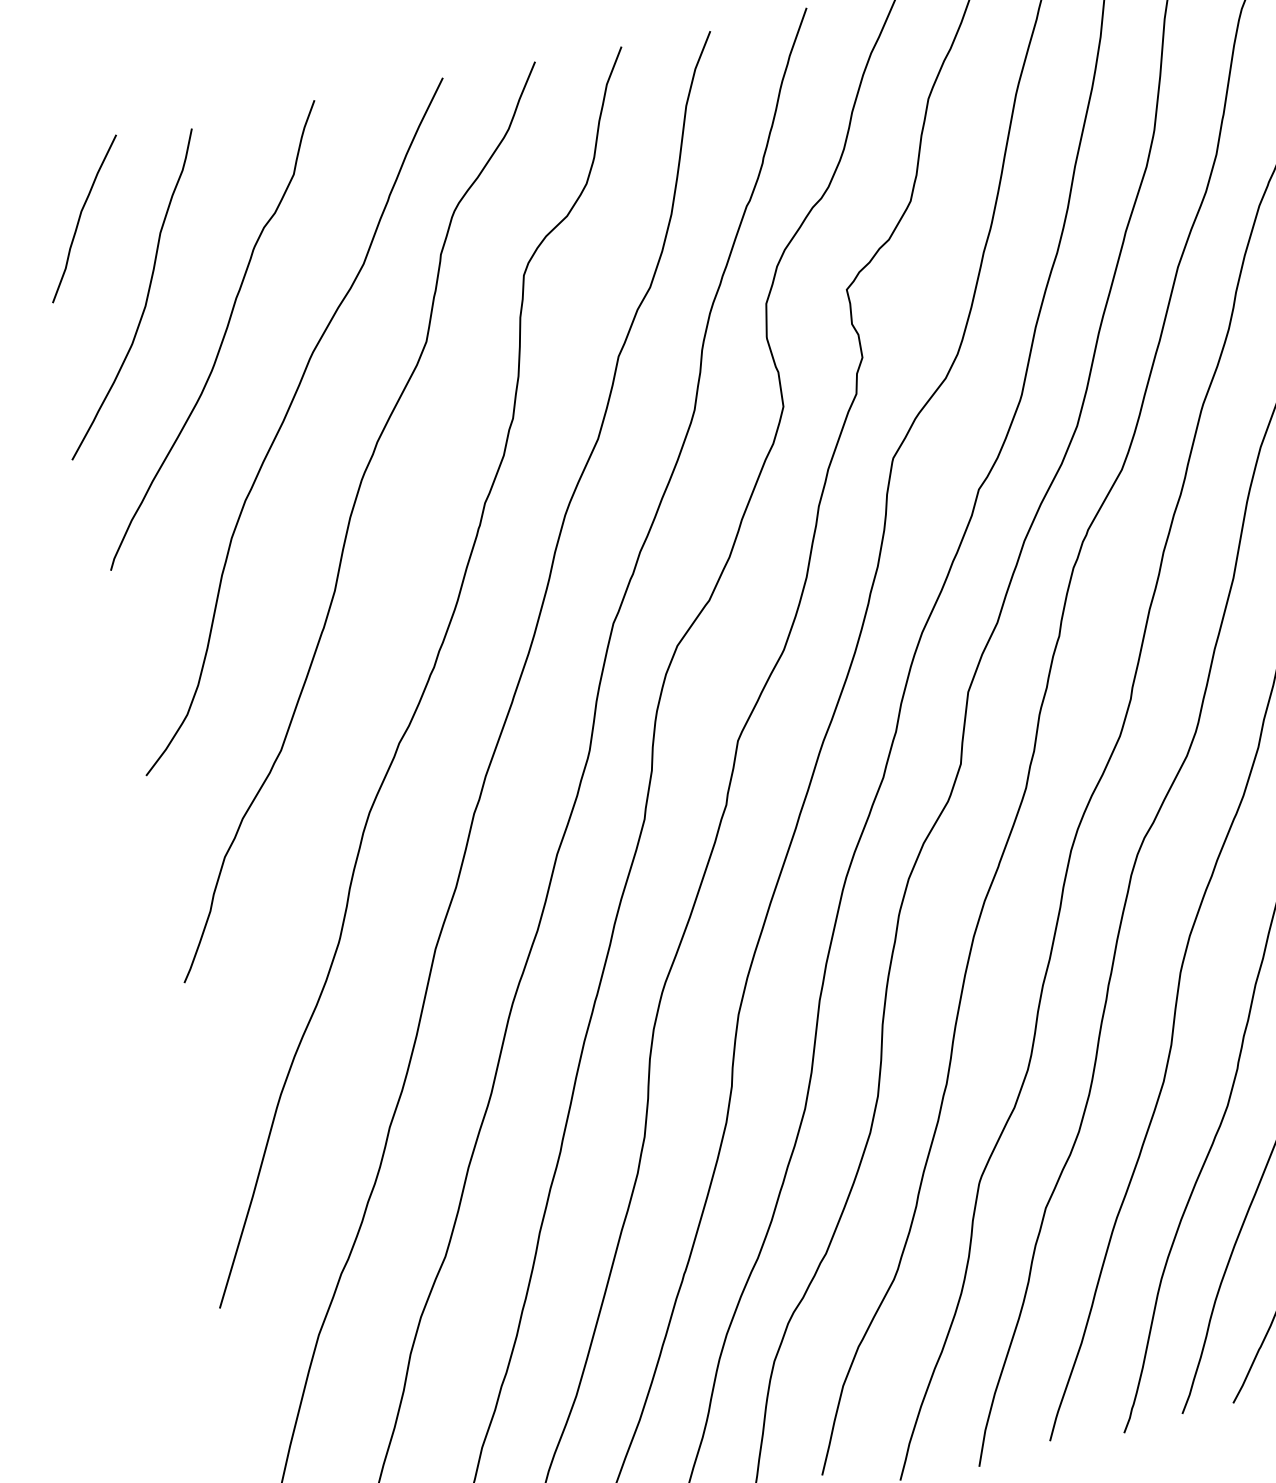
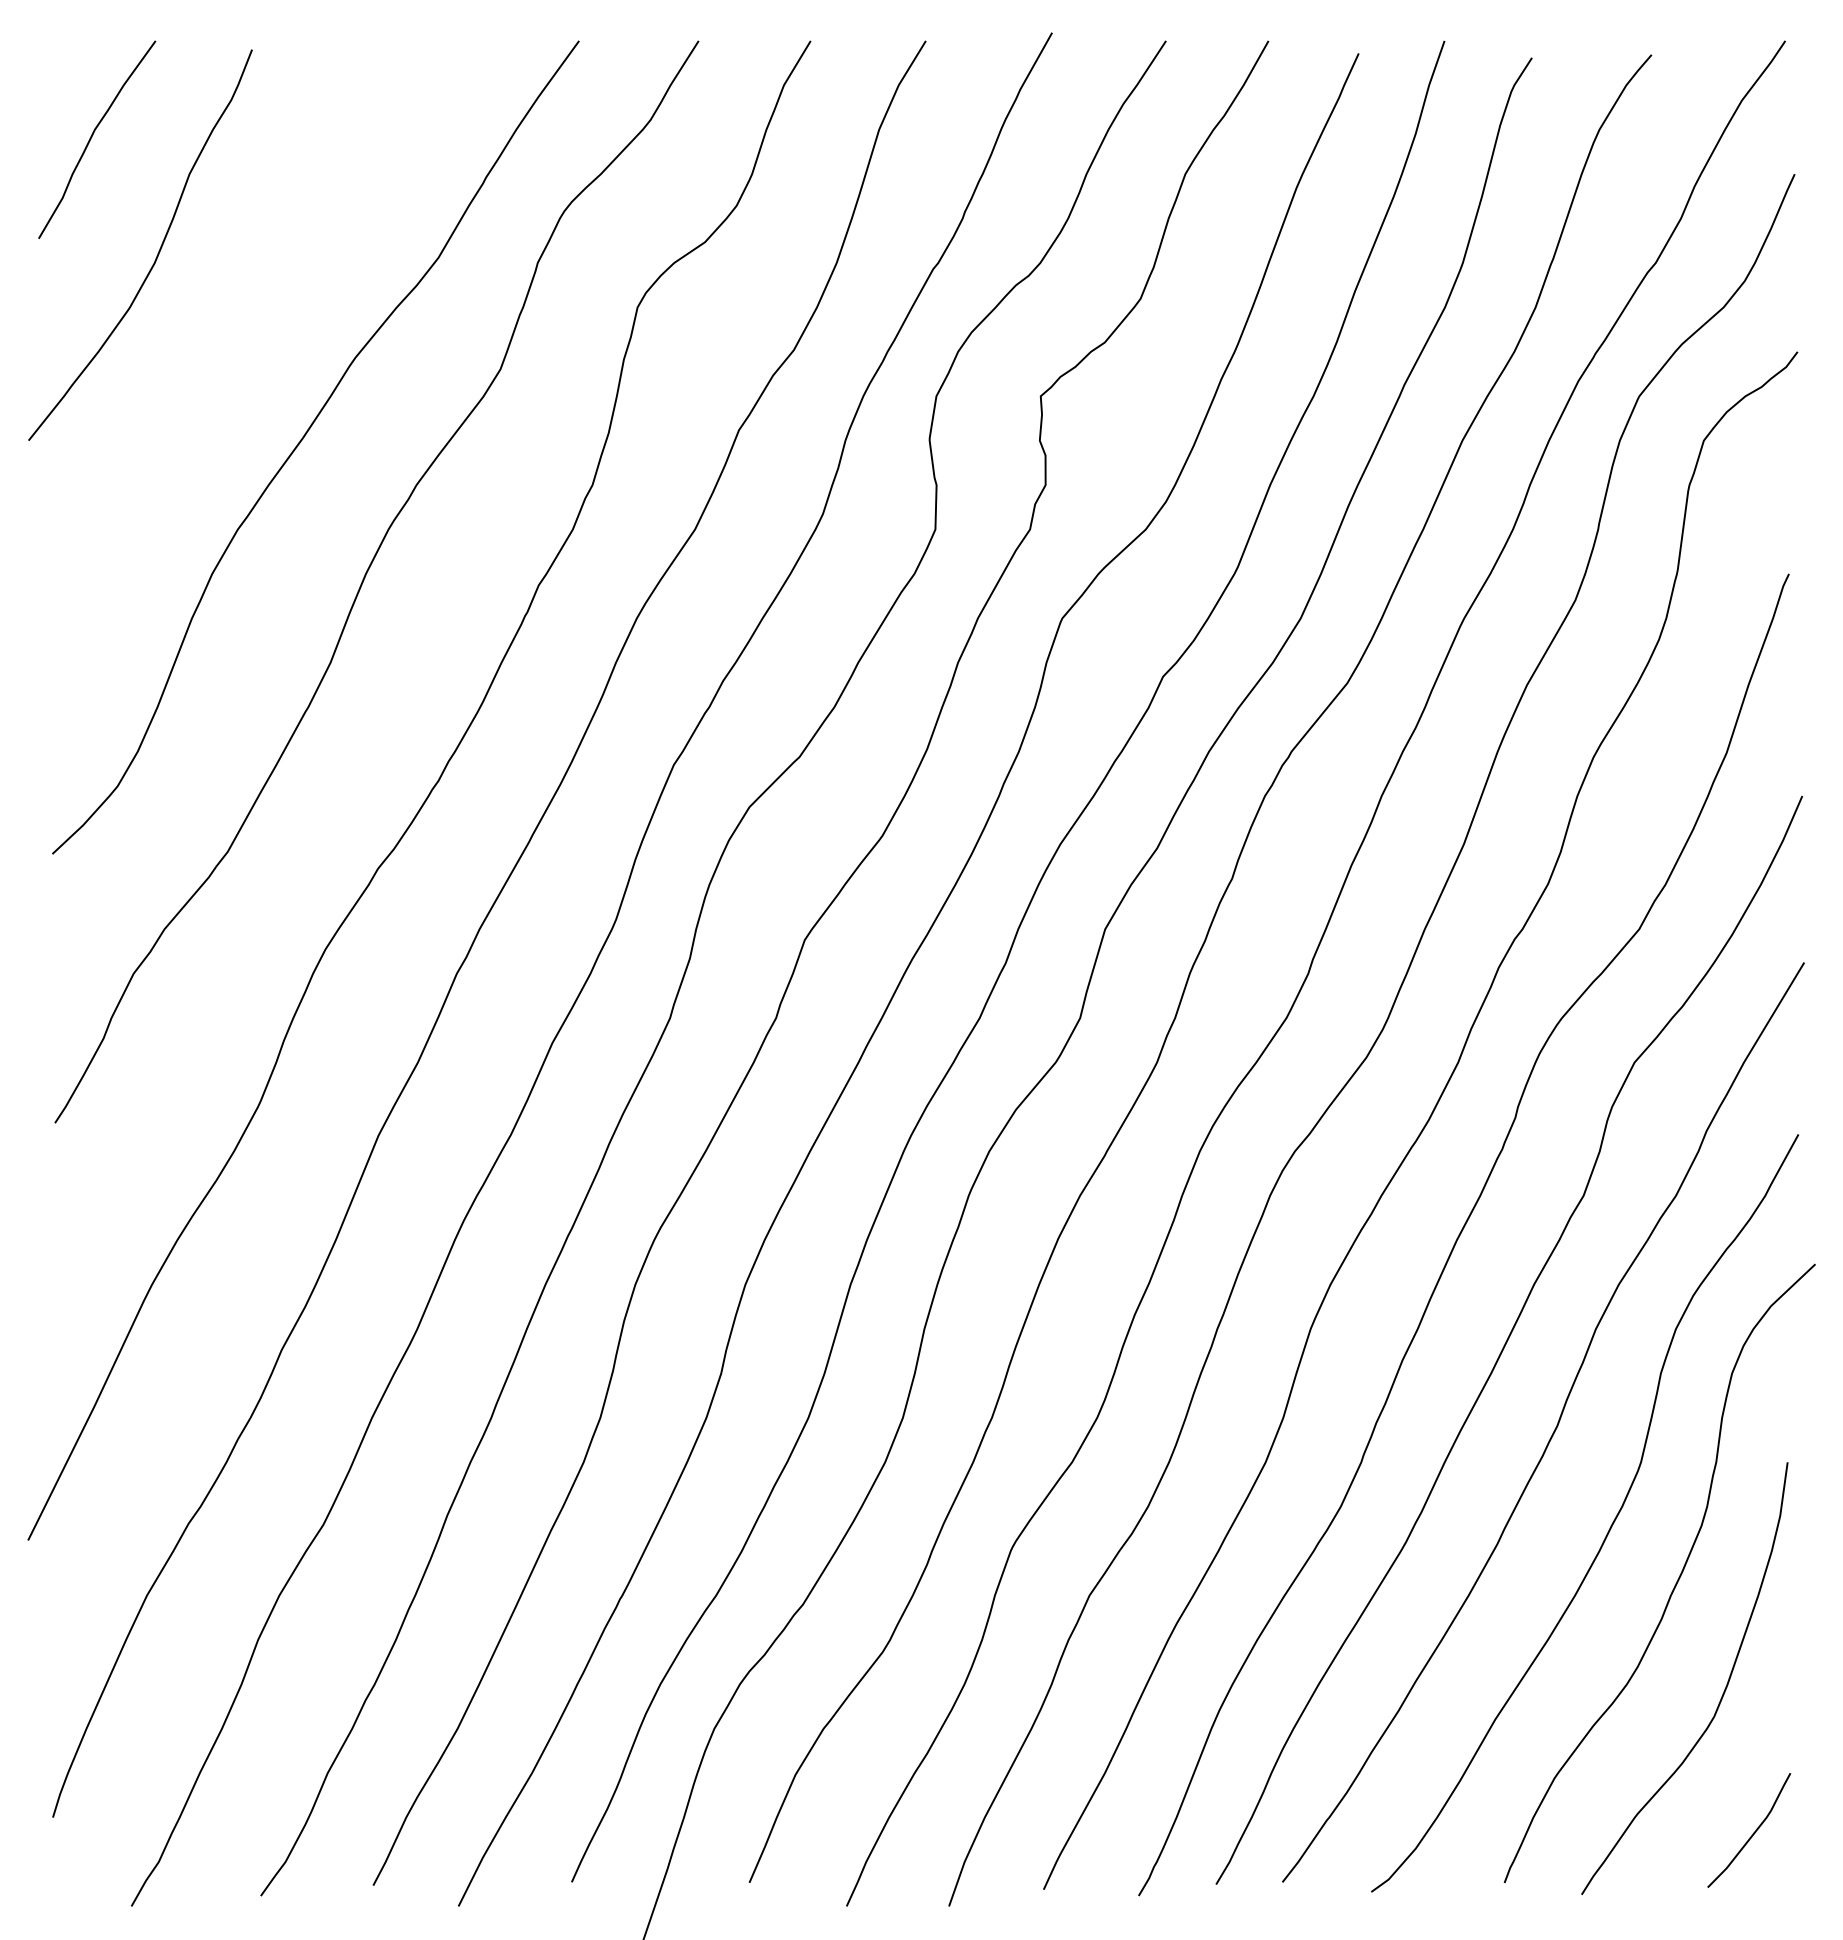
curve: (222, 338) -> (244, 320), removed

